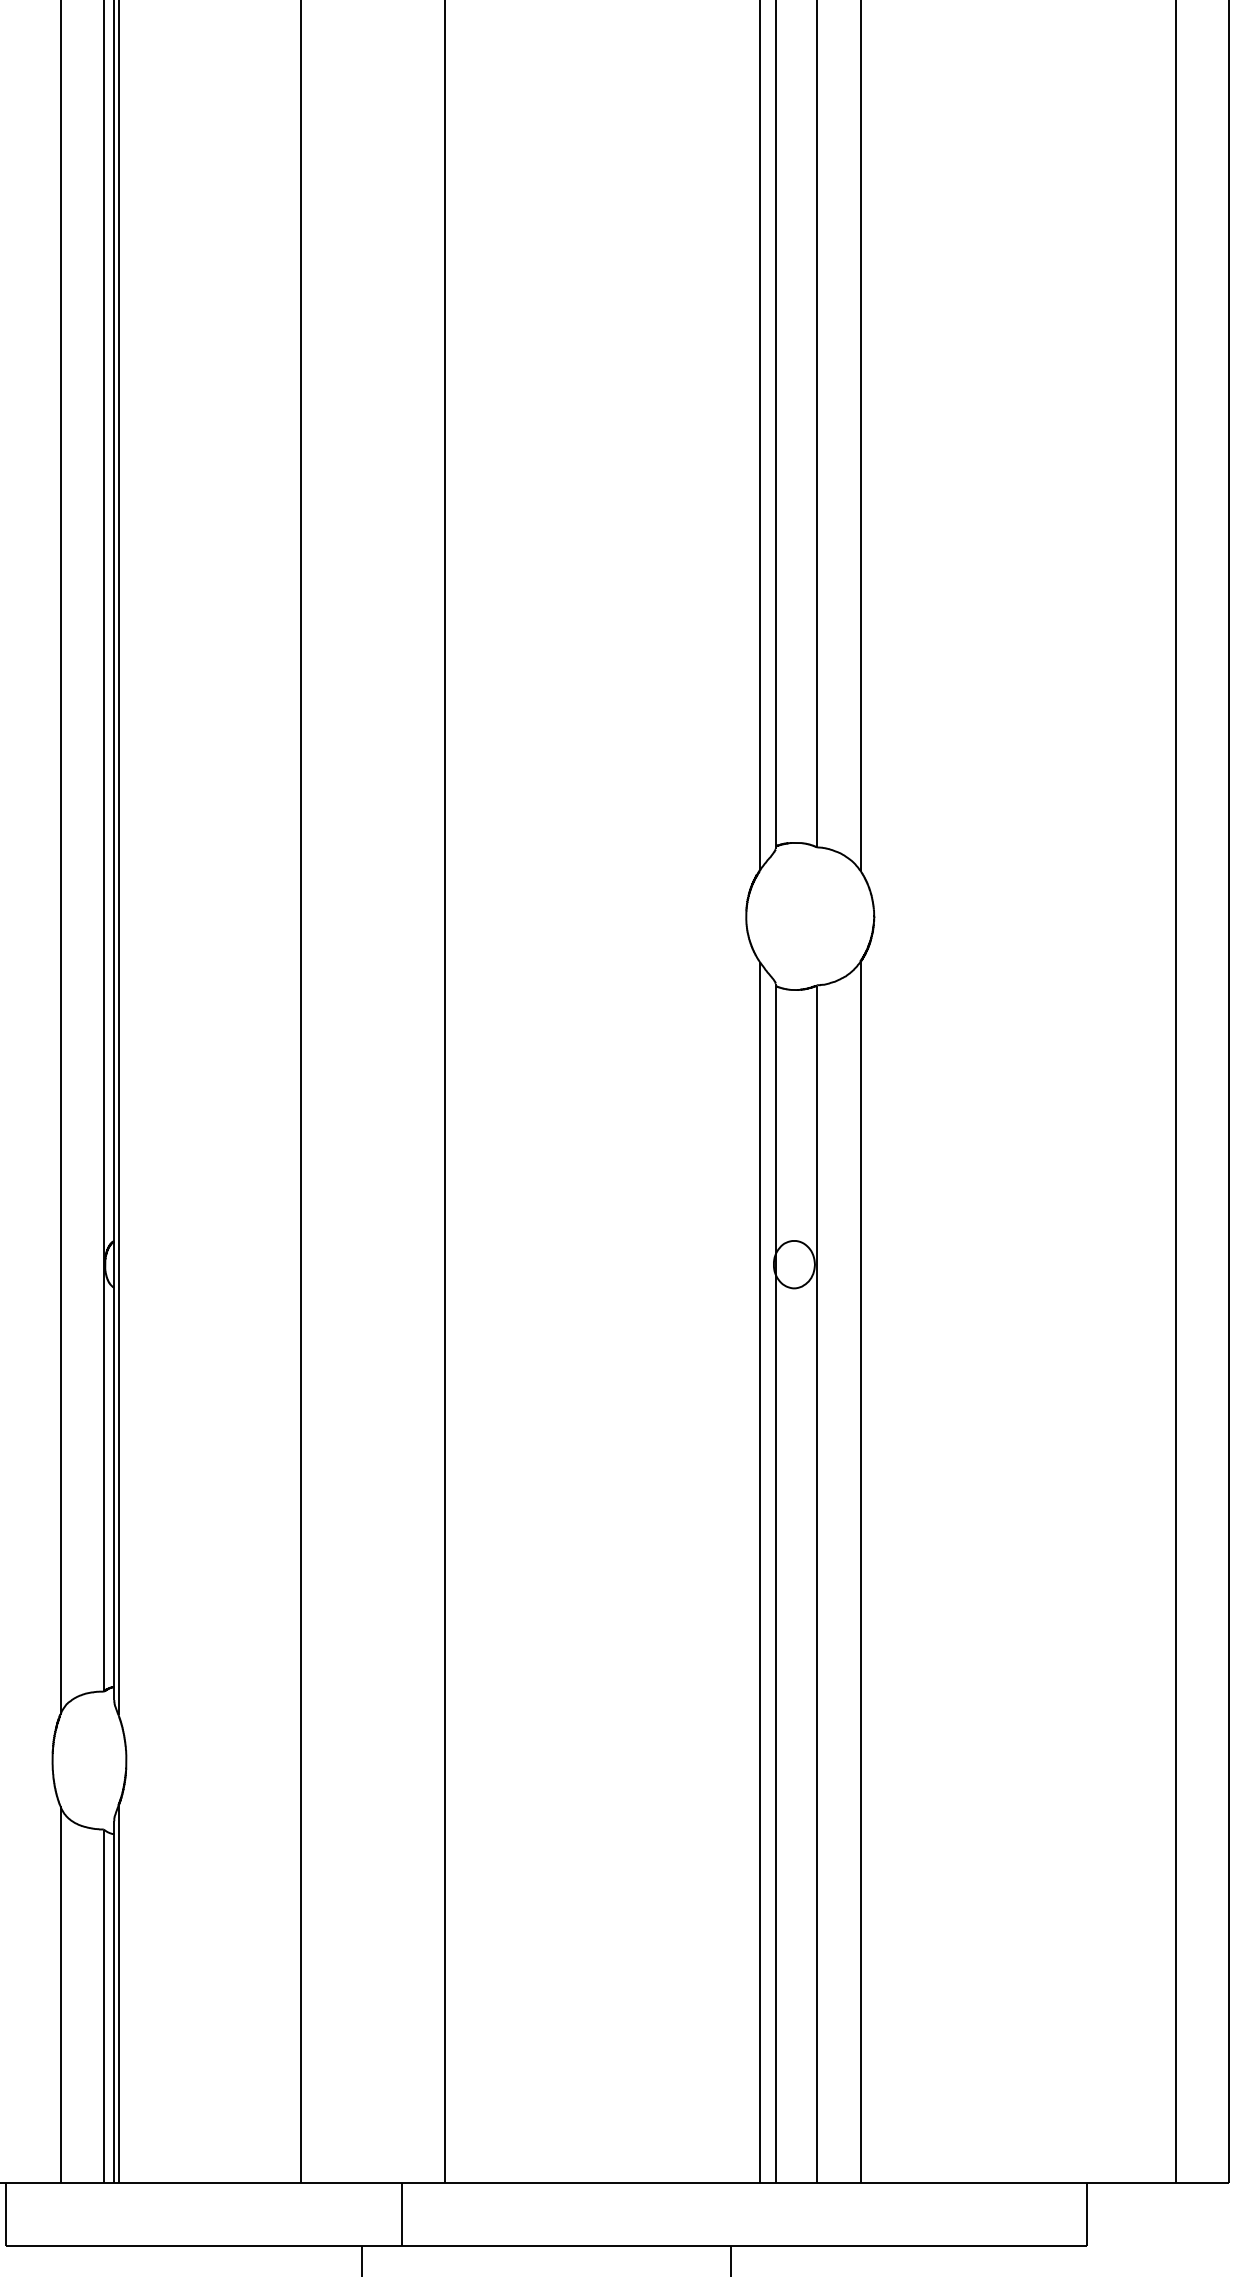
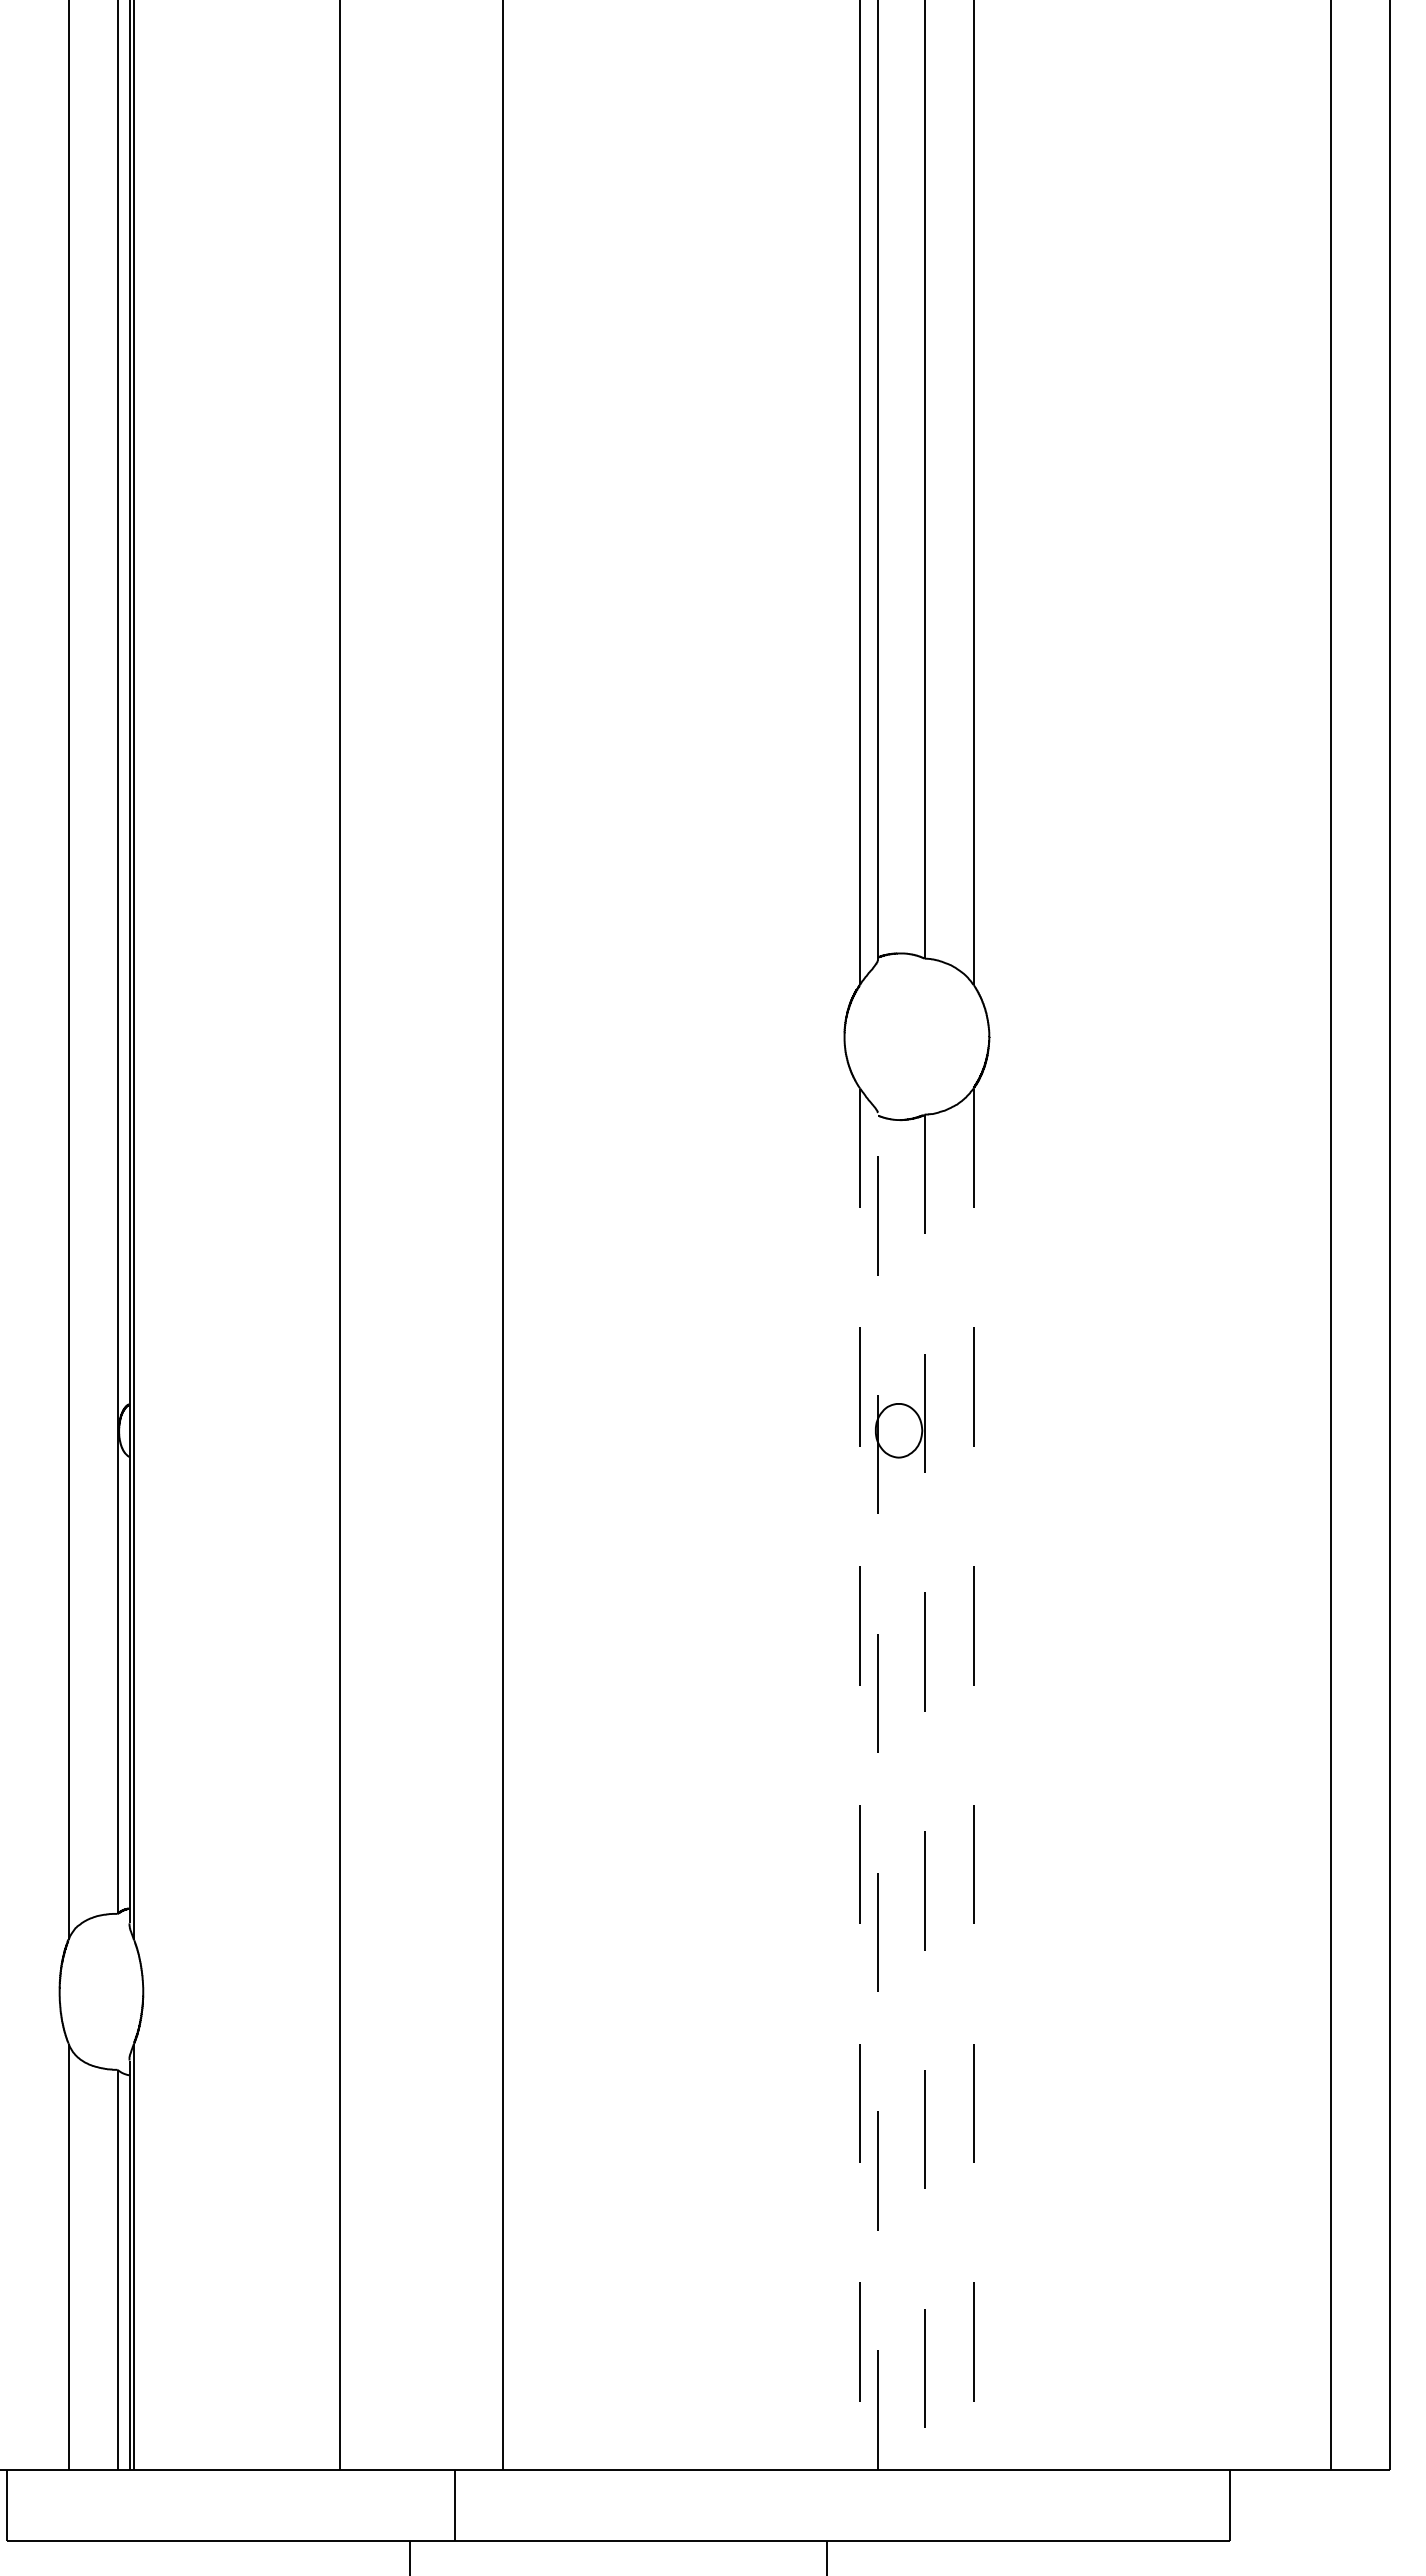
line: (760, 1572) -> (860, 1779), solid -> dashed
line: (860, 1572) -> (973, 1779), solid -> dashed
line: (776, 1582) -> (878, 1790), solid -> dashed
line: (816, 1584) -> (924, 1792), solid -> dashed

